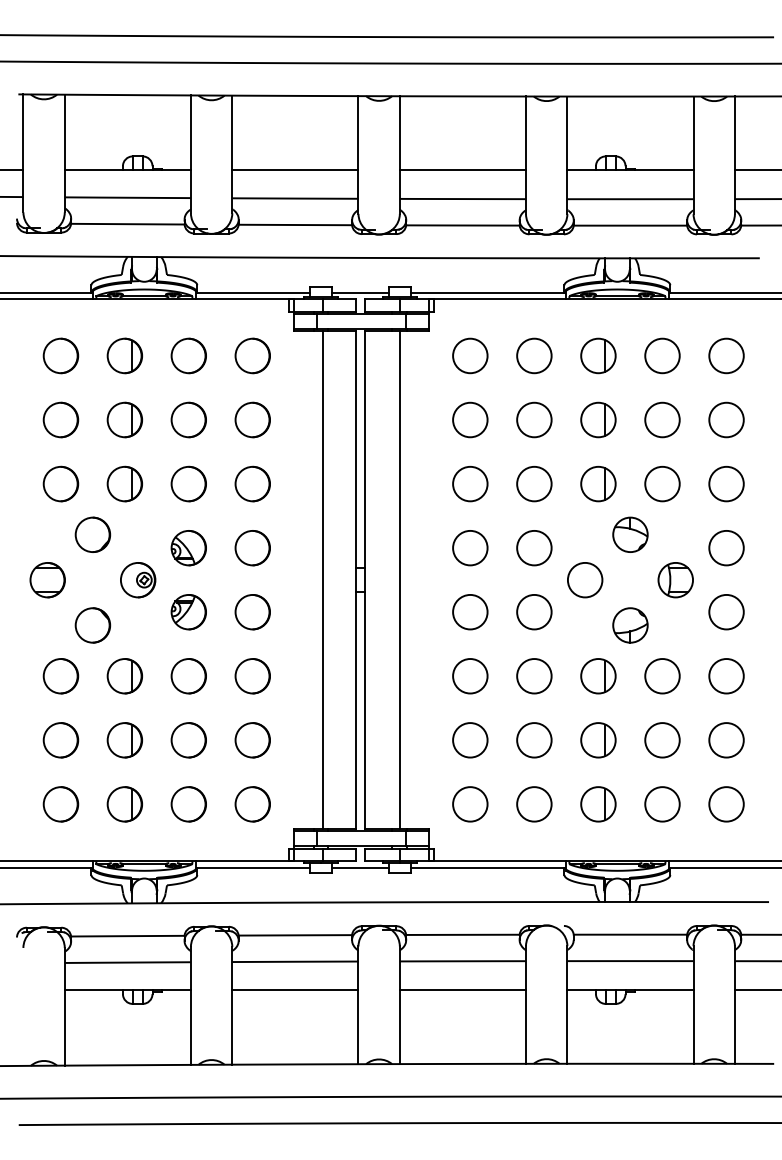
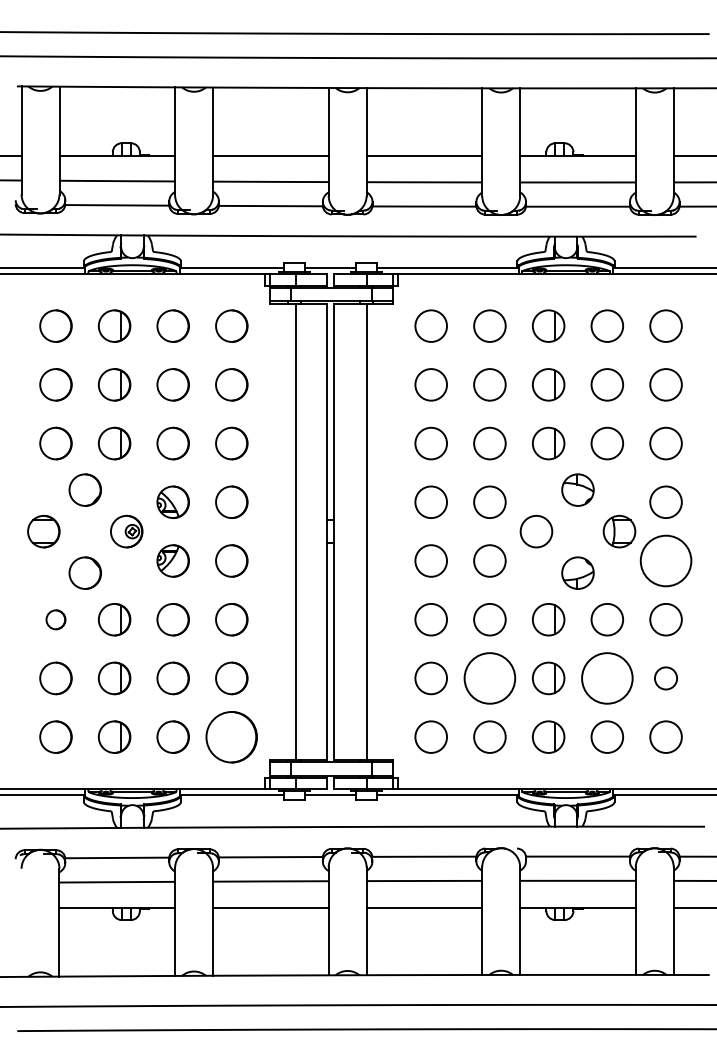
circle: (725, 611) -> (665, 560), size x1.6
circle: (60, 676) -> (55, 619), size x0.6
circle: (533, 740) -> (489, 678), size x1.6
circle: (662, 740) -> (607, 678), size x1.6
circle: (725, 740) -> (665, 678), size x0.7
circle: (252, 803) -> (231, 736), size x1.6

